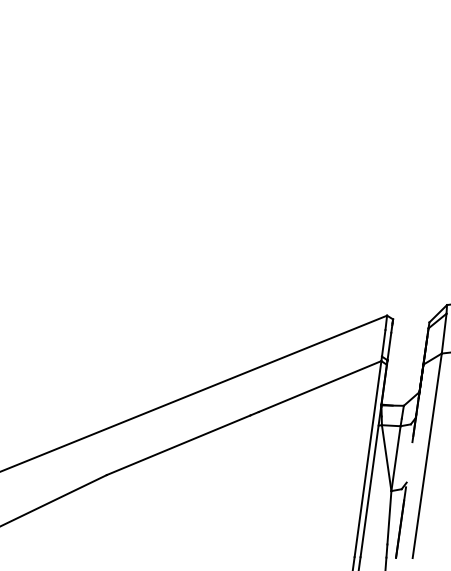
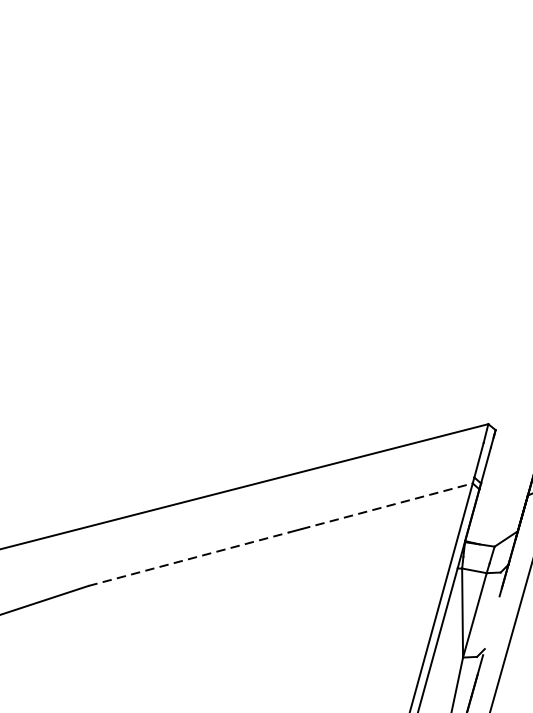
line: (320, 386) -> (387, 506), solid -> dashed
line: (178, 445) -> (188, 559), solid -> dashed

